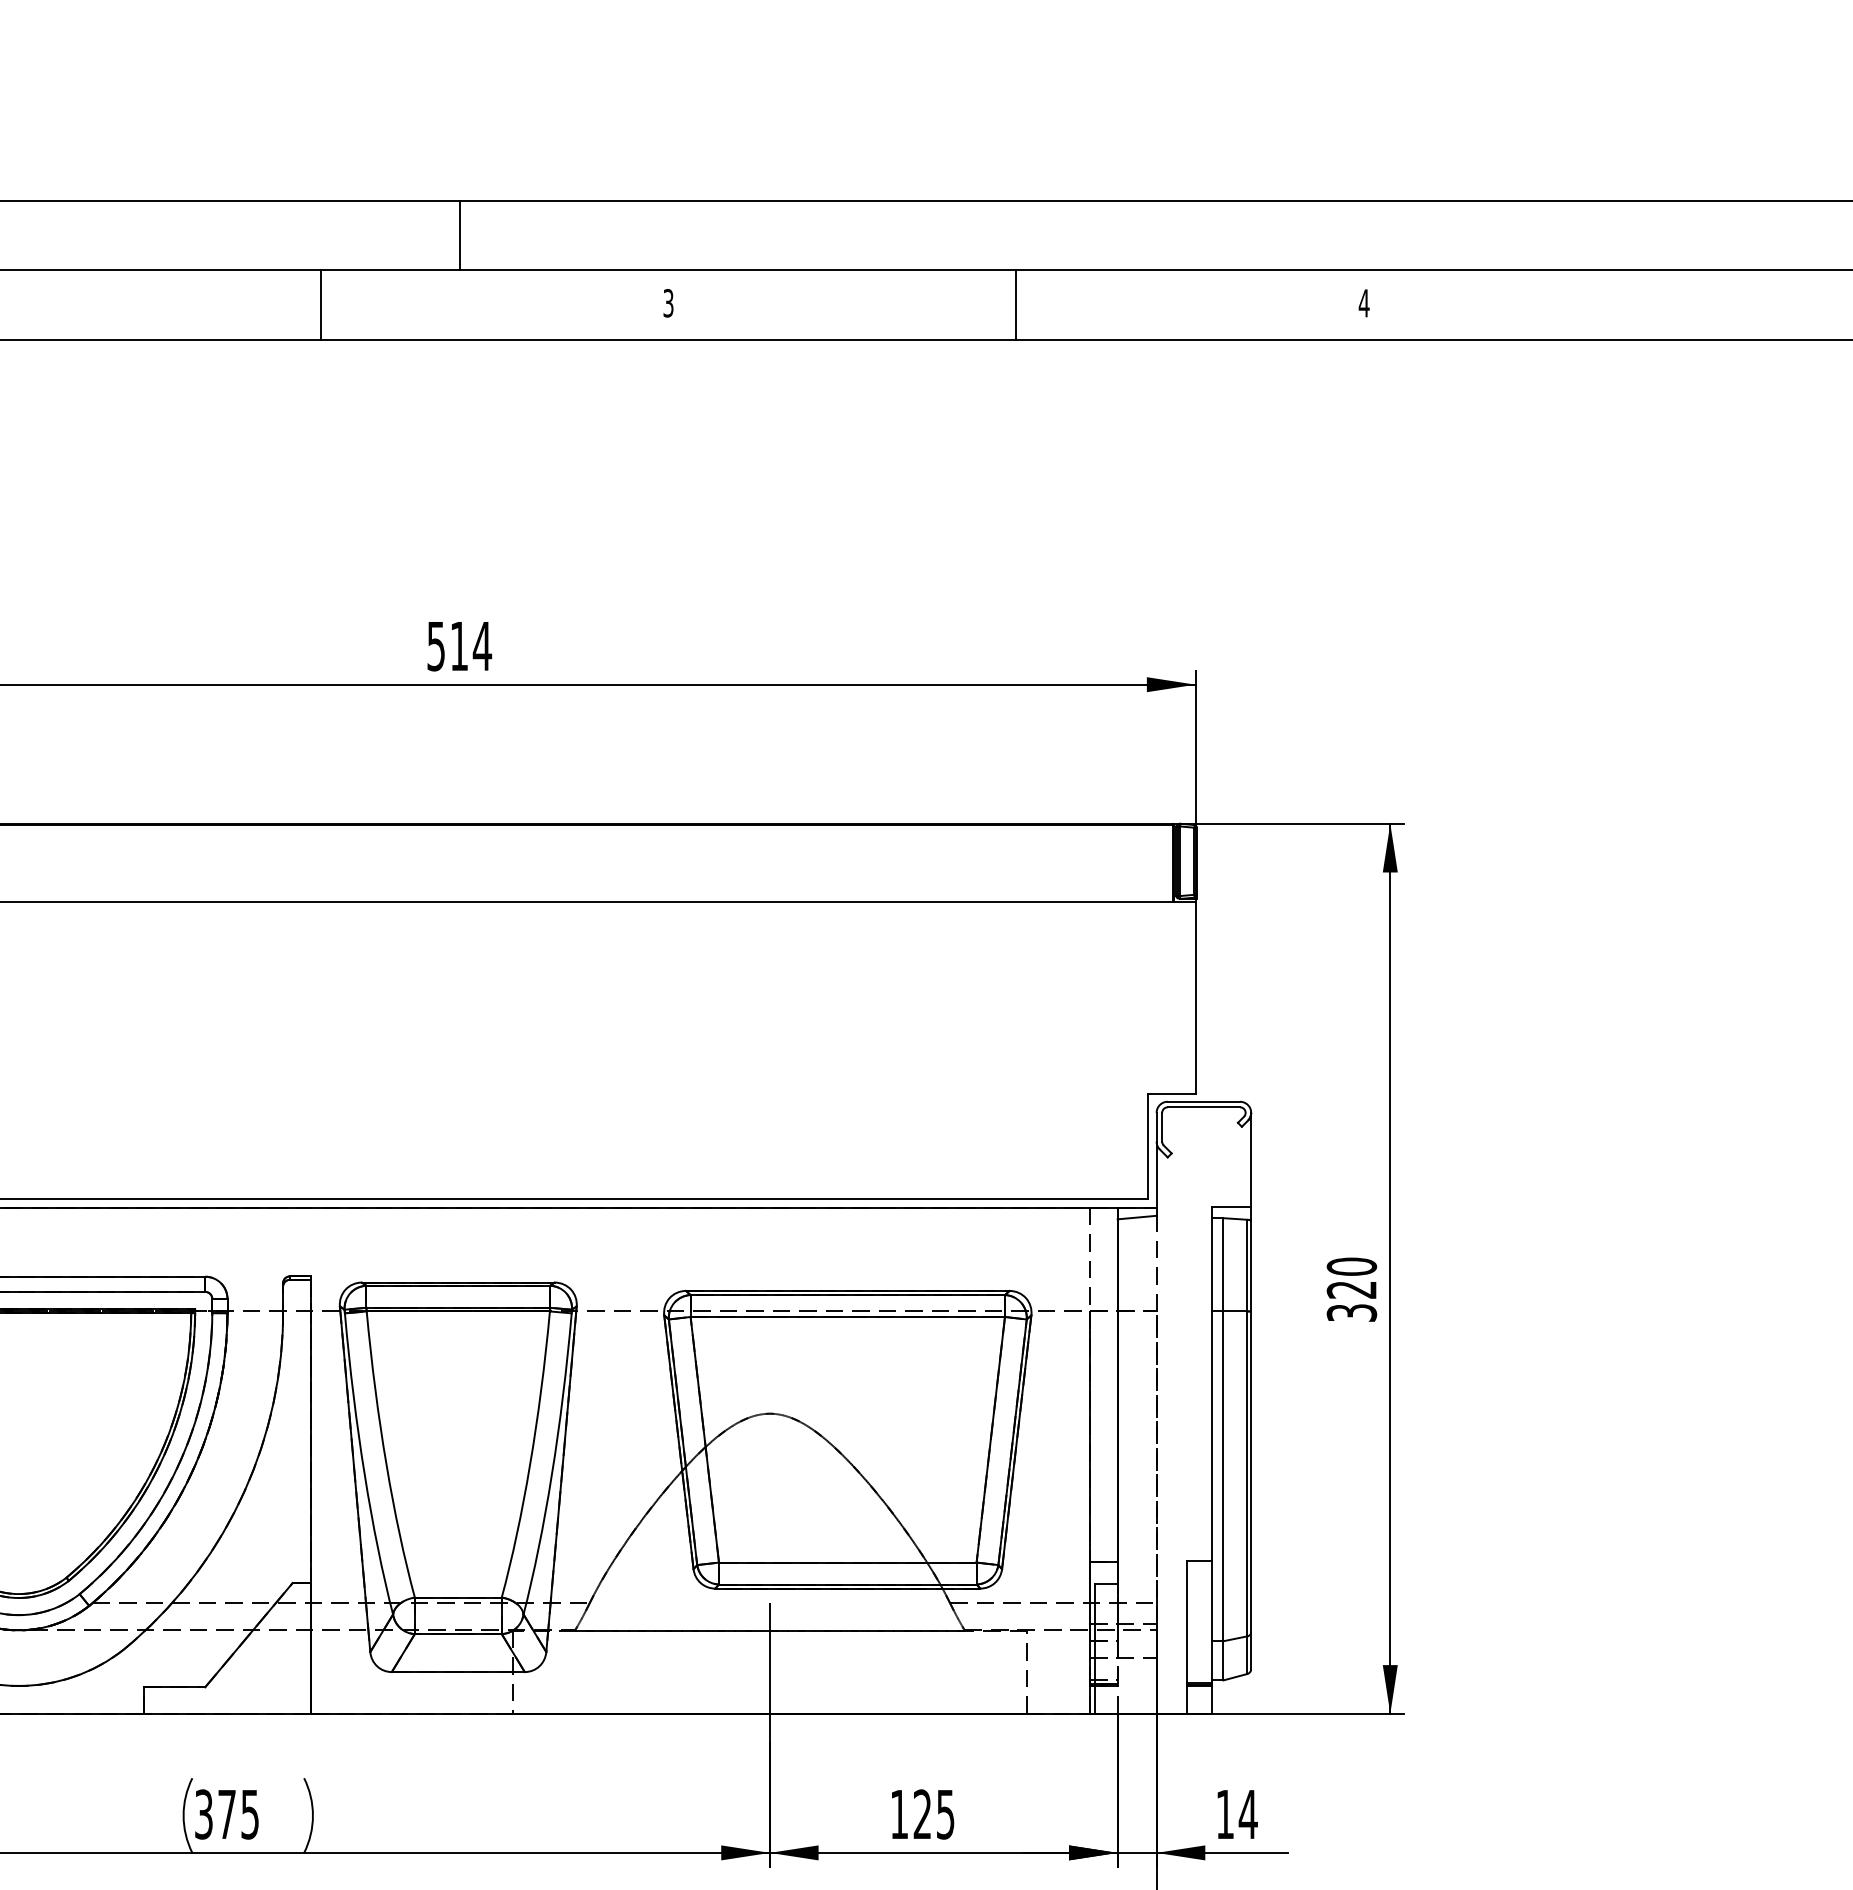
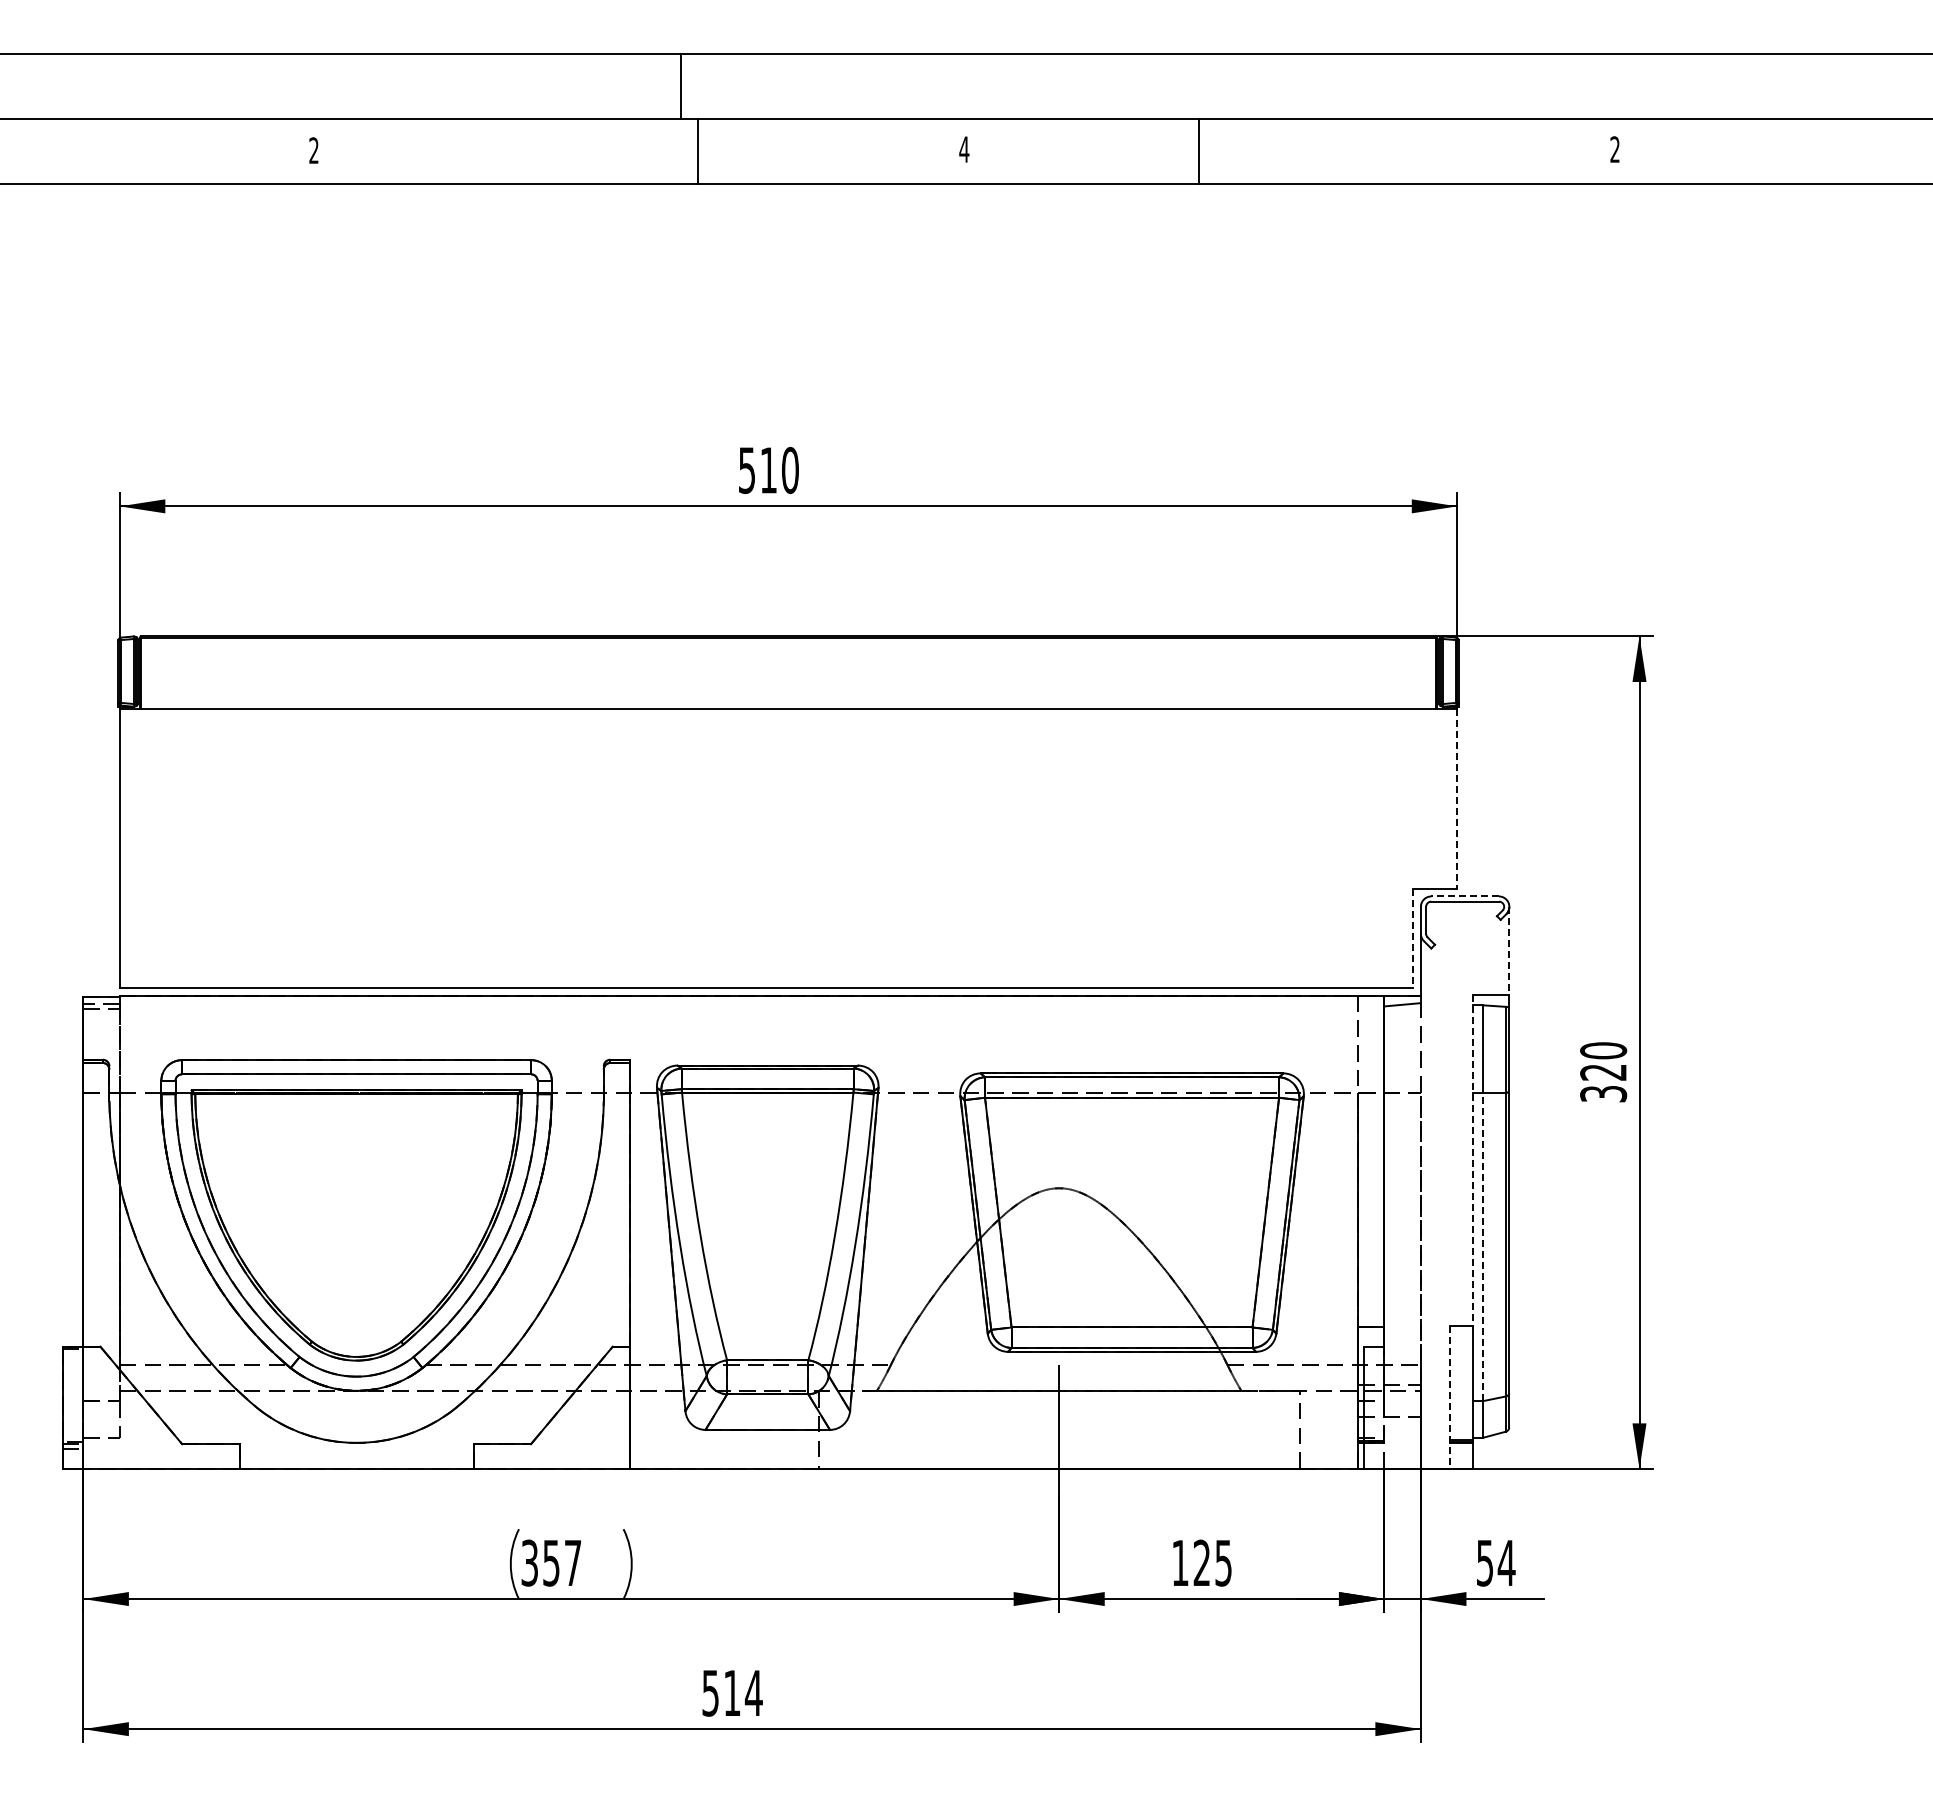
line: (460, 234) -> (681, 85), moved
text: (668, 303) -> (964, 149), 3 -> 4
text: (1364, 303) -> (1615, 149), 4 -> 2
line: (320, 304) -> (697, 150), moved
line: (1016, 304) -> (1198, 150), moved
text: (482, 645) -> (790, 469), 514 -> 510
line: (1195, 998) -> (1457, 799), solid -> dashed
line: (1204, 1101) -> (1465, 896), solid -> dashed
line: (1148, 1146) -> (1413, 938), solid -> dashed
line: (1251, 1160) -> (1509, 951), solid -> dashed
line: (1211, 1385) -> (1472, 1161), solid -> dashed
line: (1223, 1475) -> (1483, 1246), solid -> dashed
line: (1187, 1637) -> (1449, 1397), solid -> dashed
text: (237, 1814) -> (561, 1563), 375 -> 357
text: (1224, 1814) -> (1484, 1563), 14 -> 54

